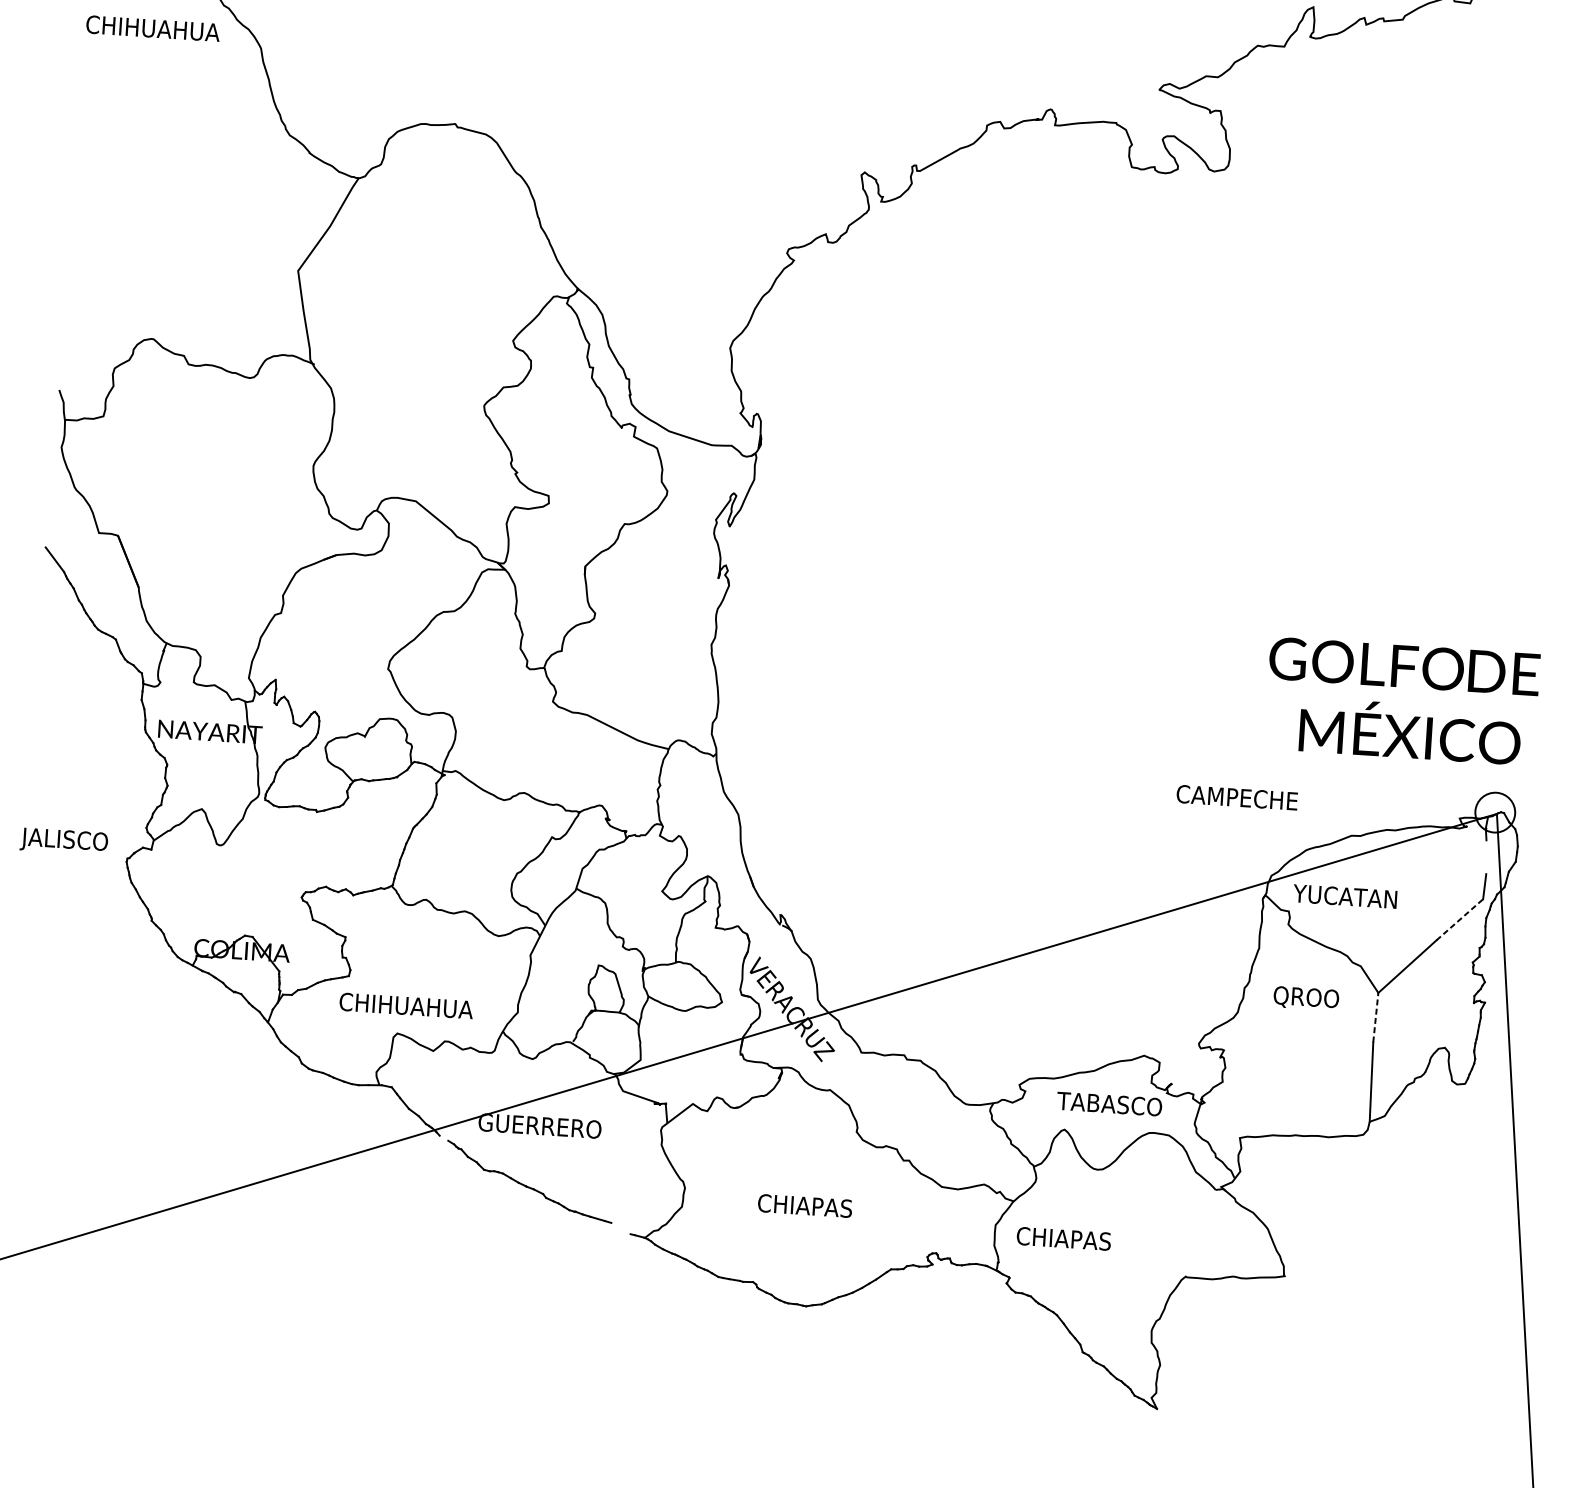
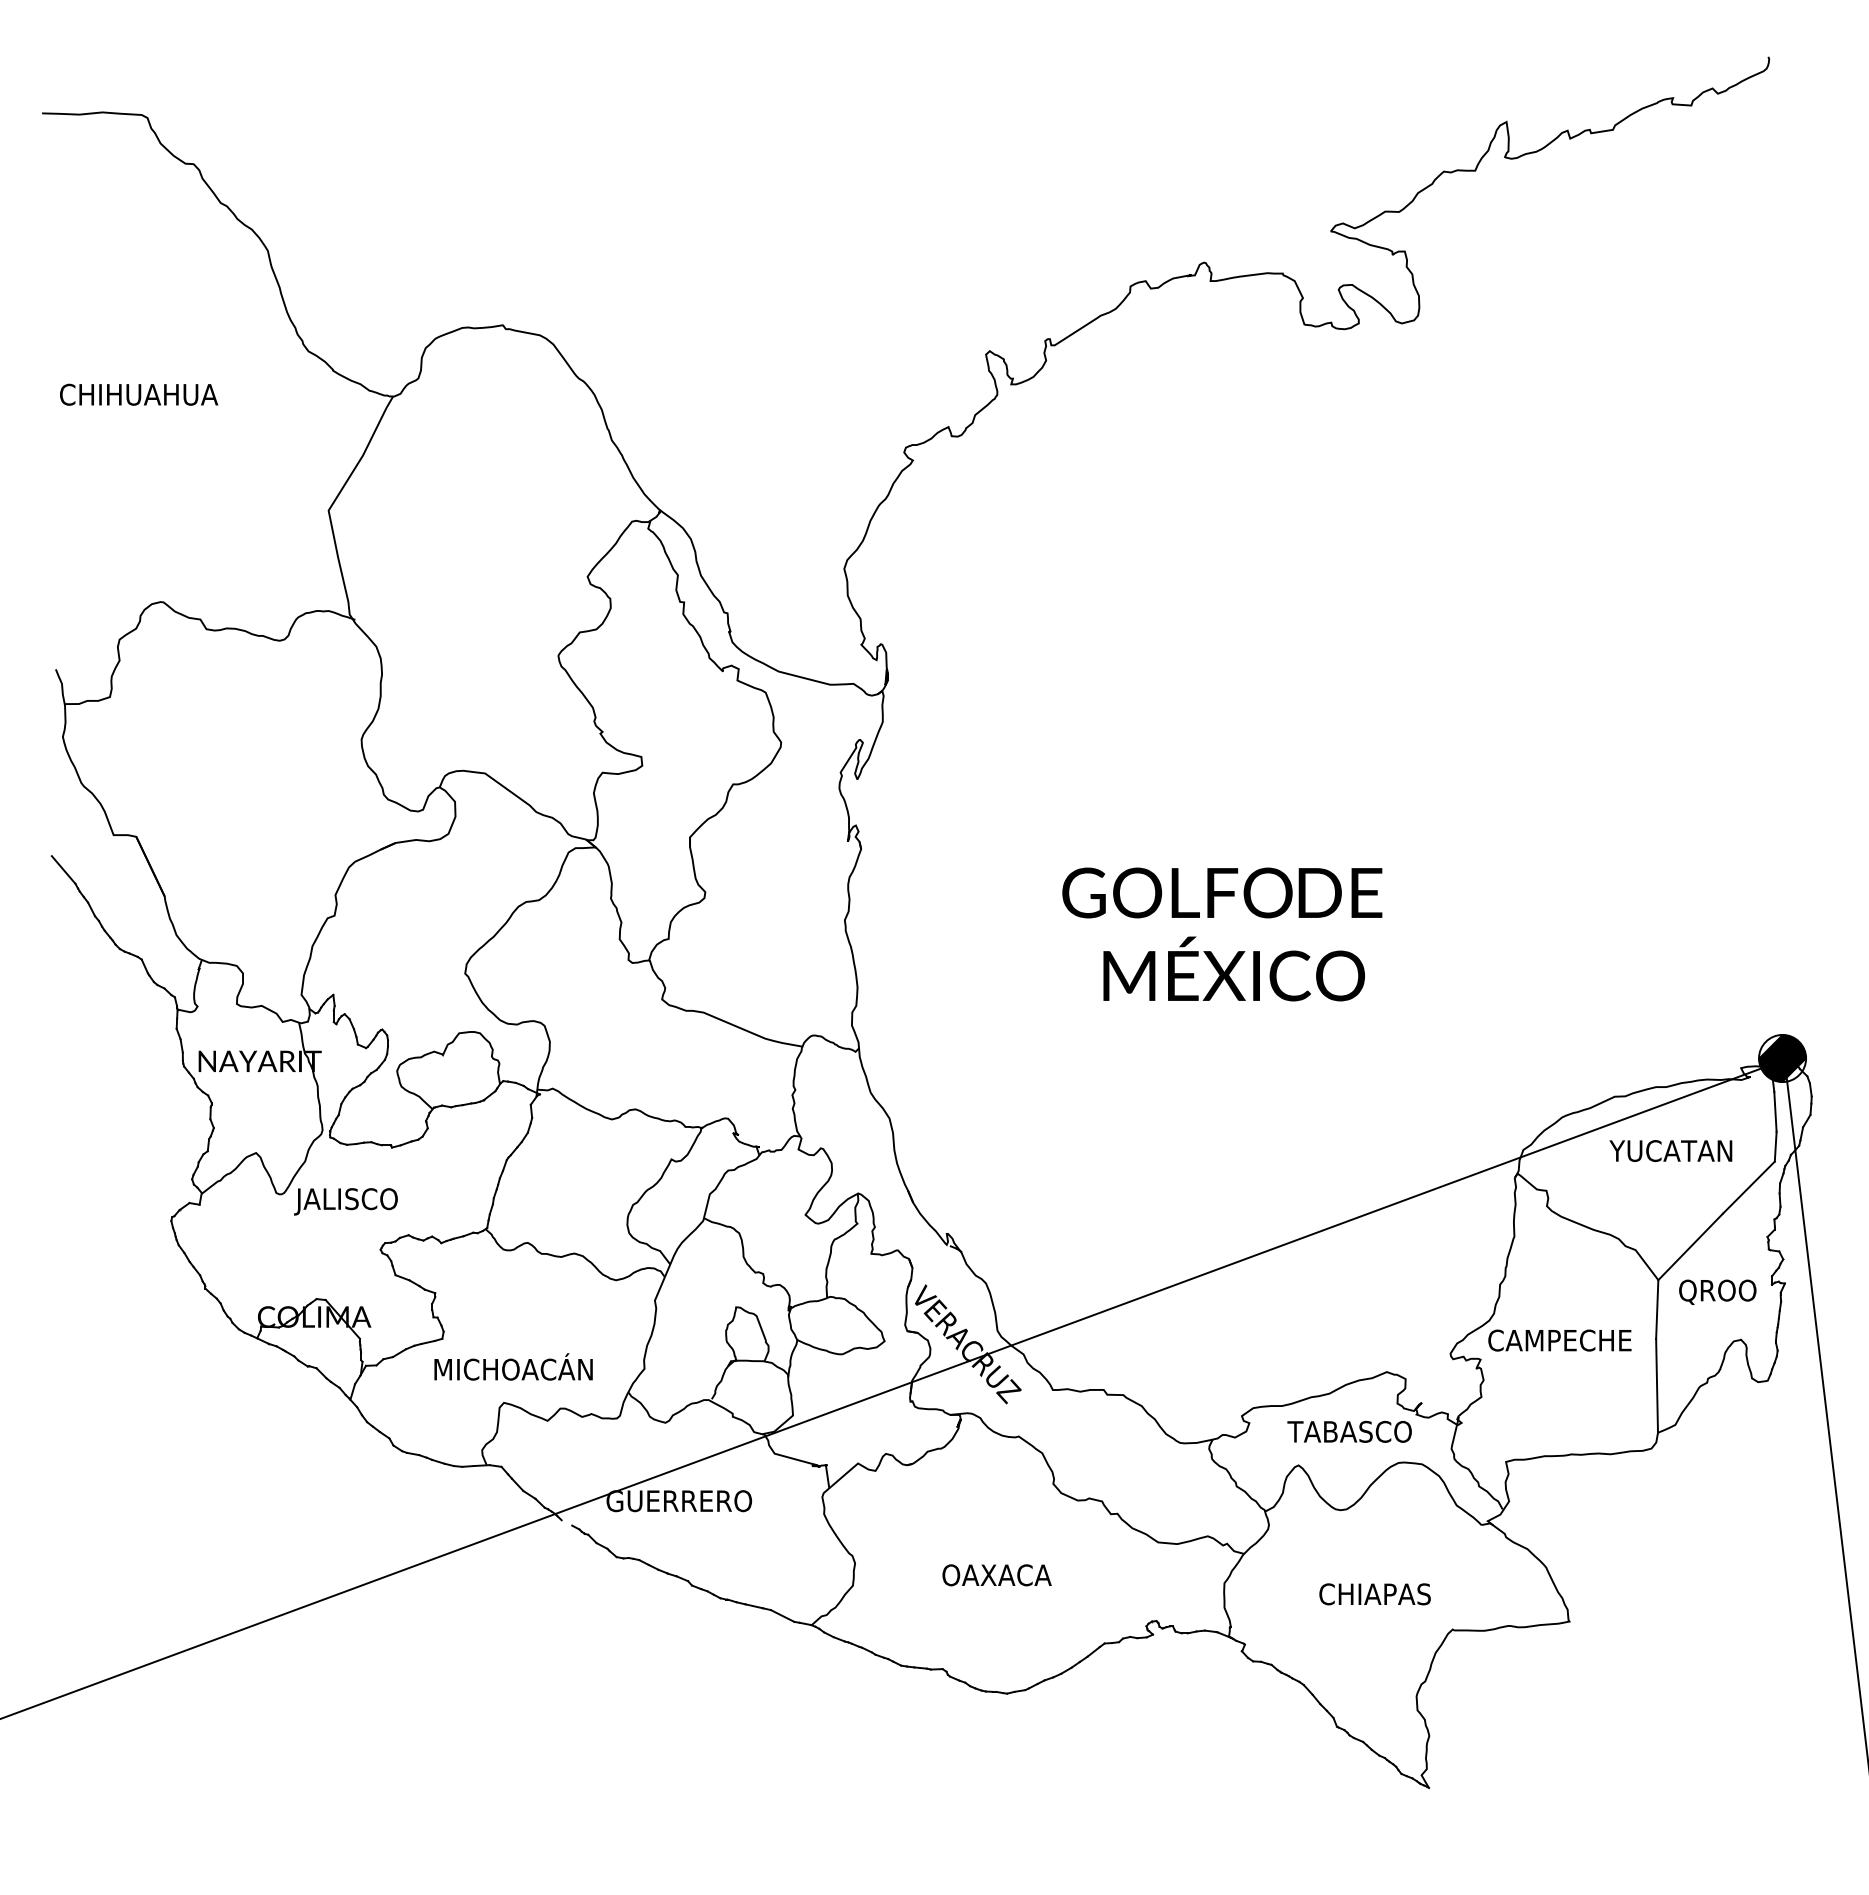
text: (153, 28) -> (139, 394), moved
text: (1402, 701) -> (1222, 934), moved
text: (1236, 797) -> (1559, 1340), moved
hatch: (1495, 812) -> (1782, 1058), added
text: (63, 841) -> (345, 1201), moved
line: (1486, 856) -> (1775, 1111), added
text: (1344, 896) -> (1670, 1150), moved
line: (1459, 919) -> (1748, 1187), dashed -> solid
text: (1306, 997) -> (1717, 1291), moved
text: (406, 1003) -> (512, 1366), CHIHUAHUA -> MICHOACÁN
line: (1376, 1017) -> (1657, 1309), dashed -> solid
text: (807, 1206) -> (1000, 1575), CHIAPAS -> OAXACA
line: (620, 1228) -> (782, 1615), added
text: (1063, 1238) -> (1374, 1594), moved

